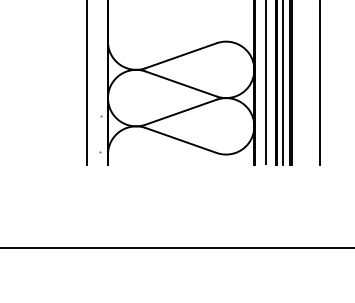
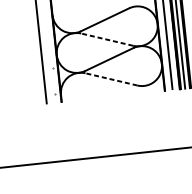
line: (181, 83) -> (107, 39), solid -> dashed
line: (181, 140) -> (111, 79), solid -> dashed

